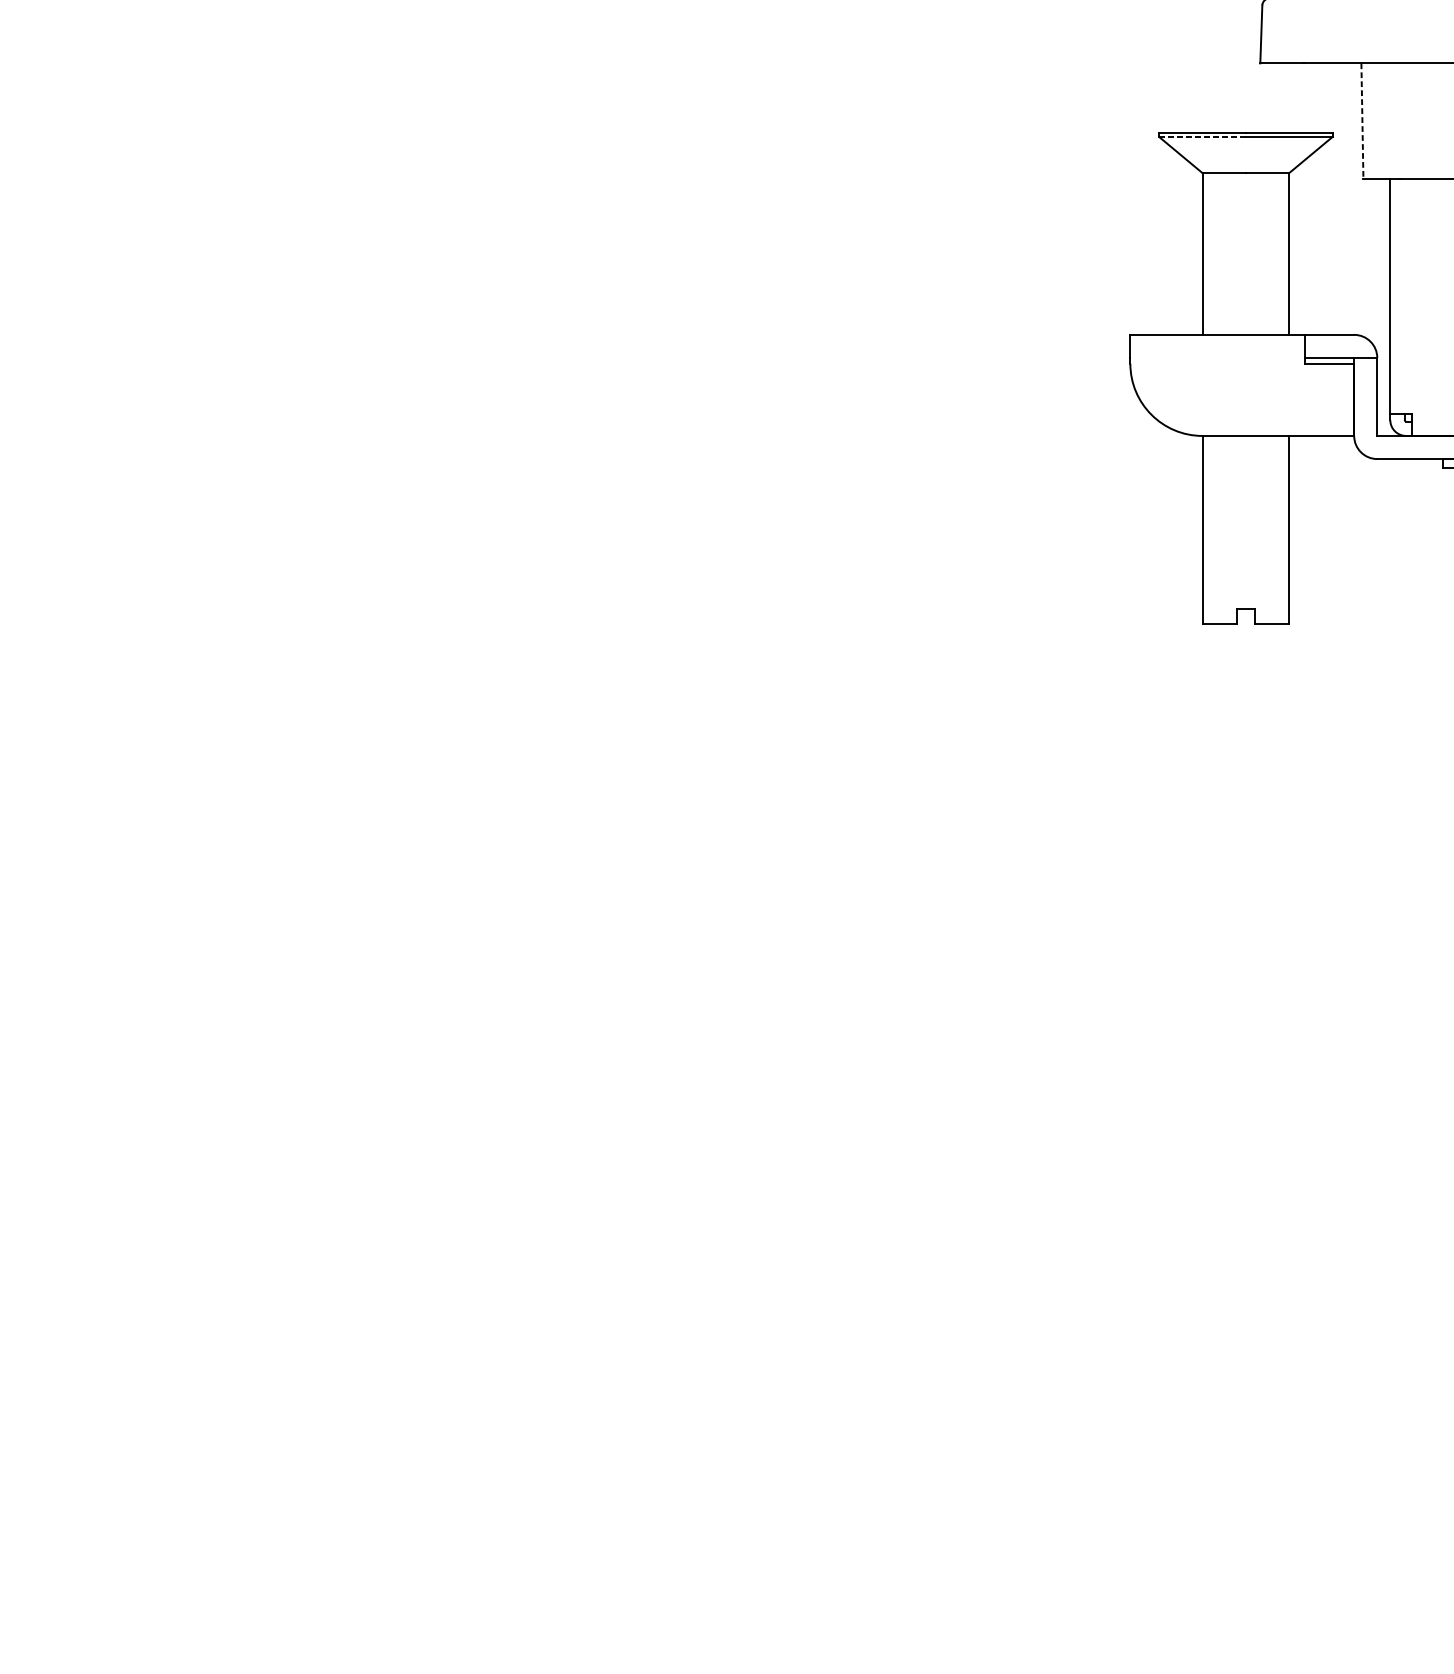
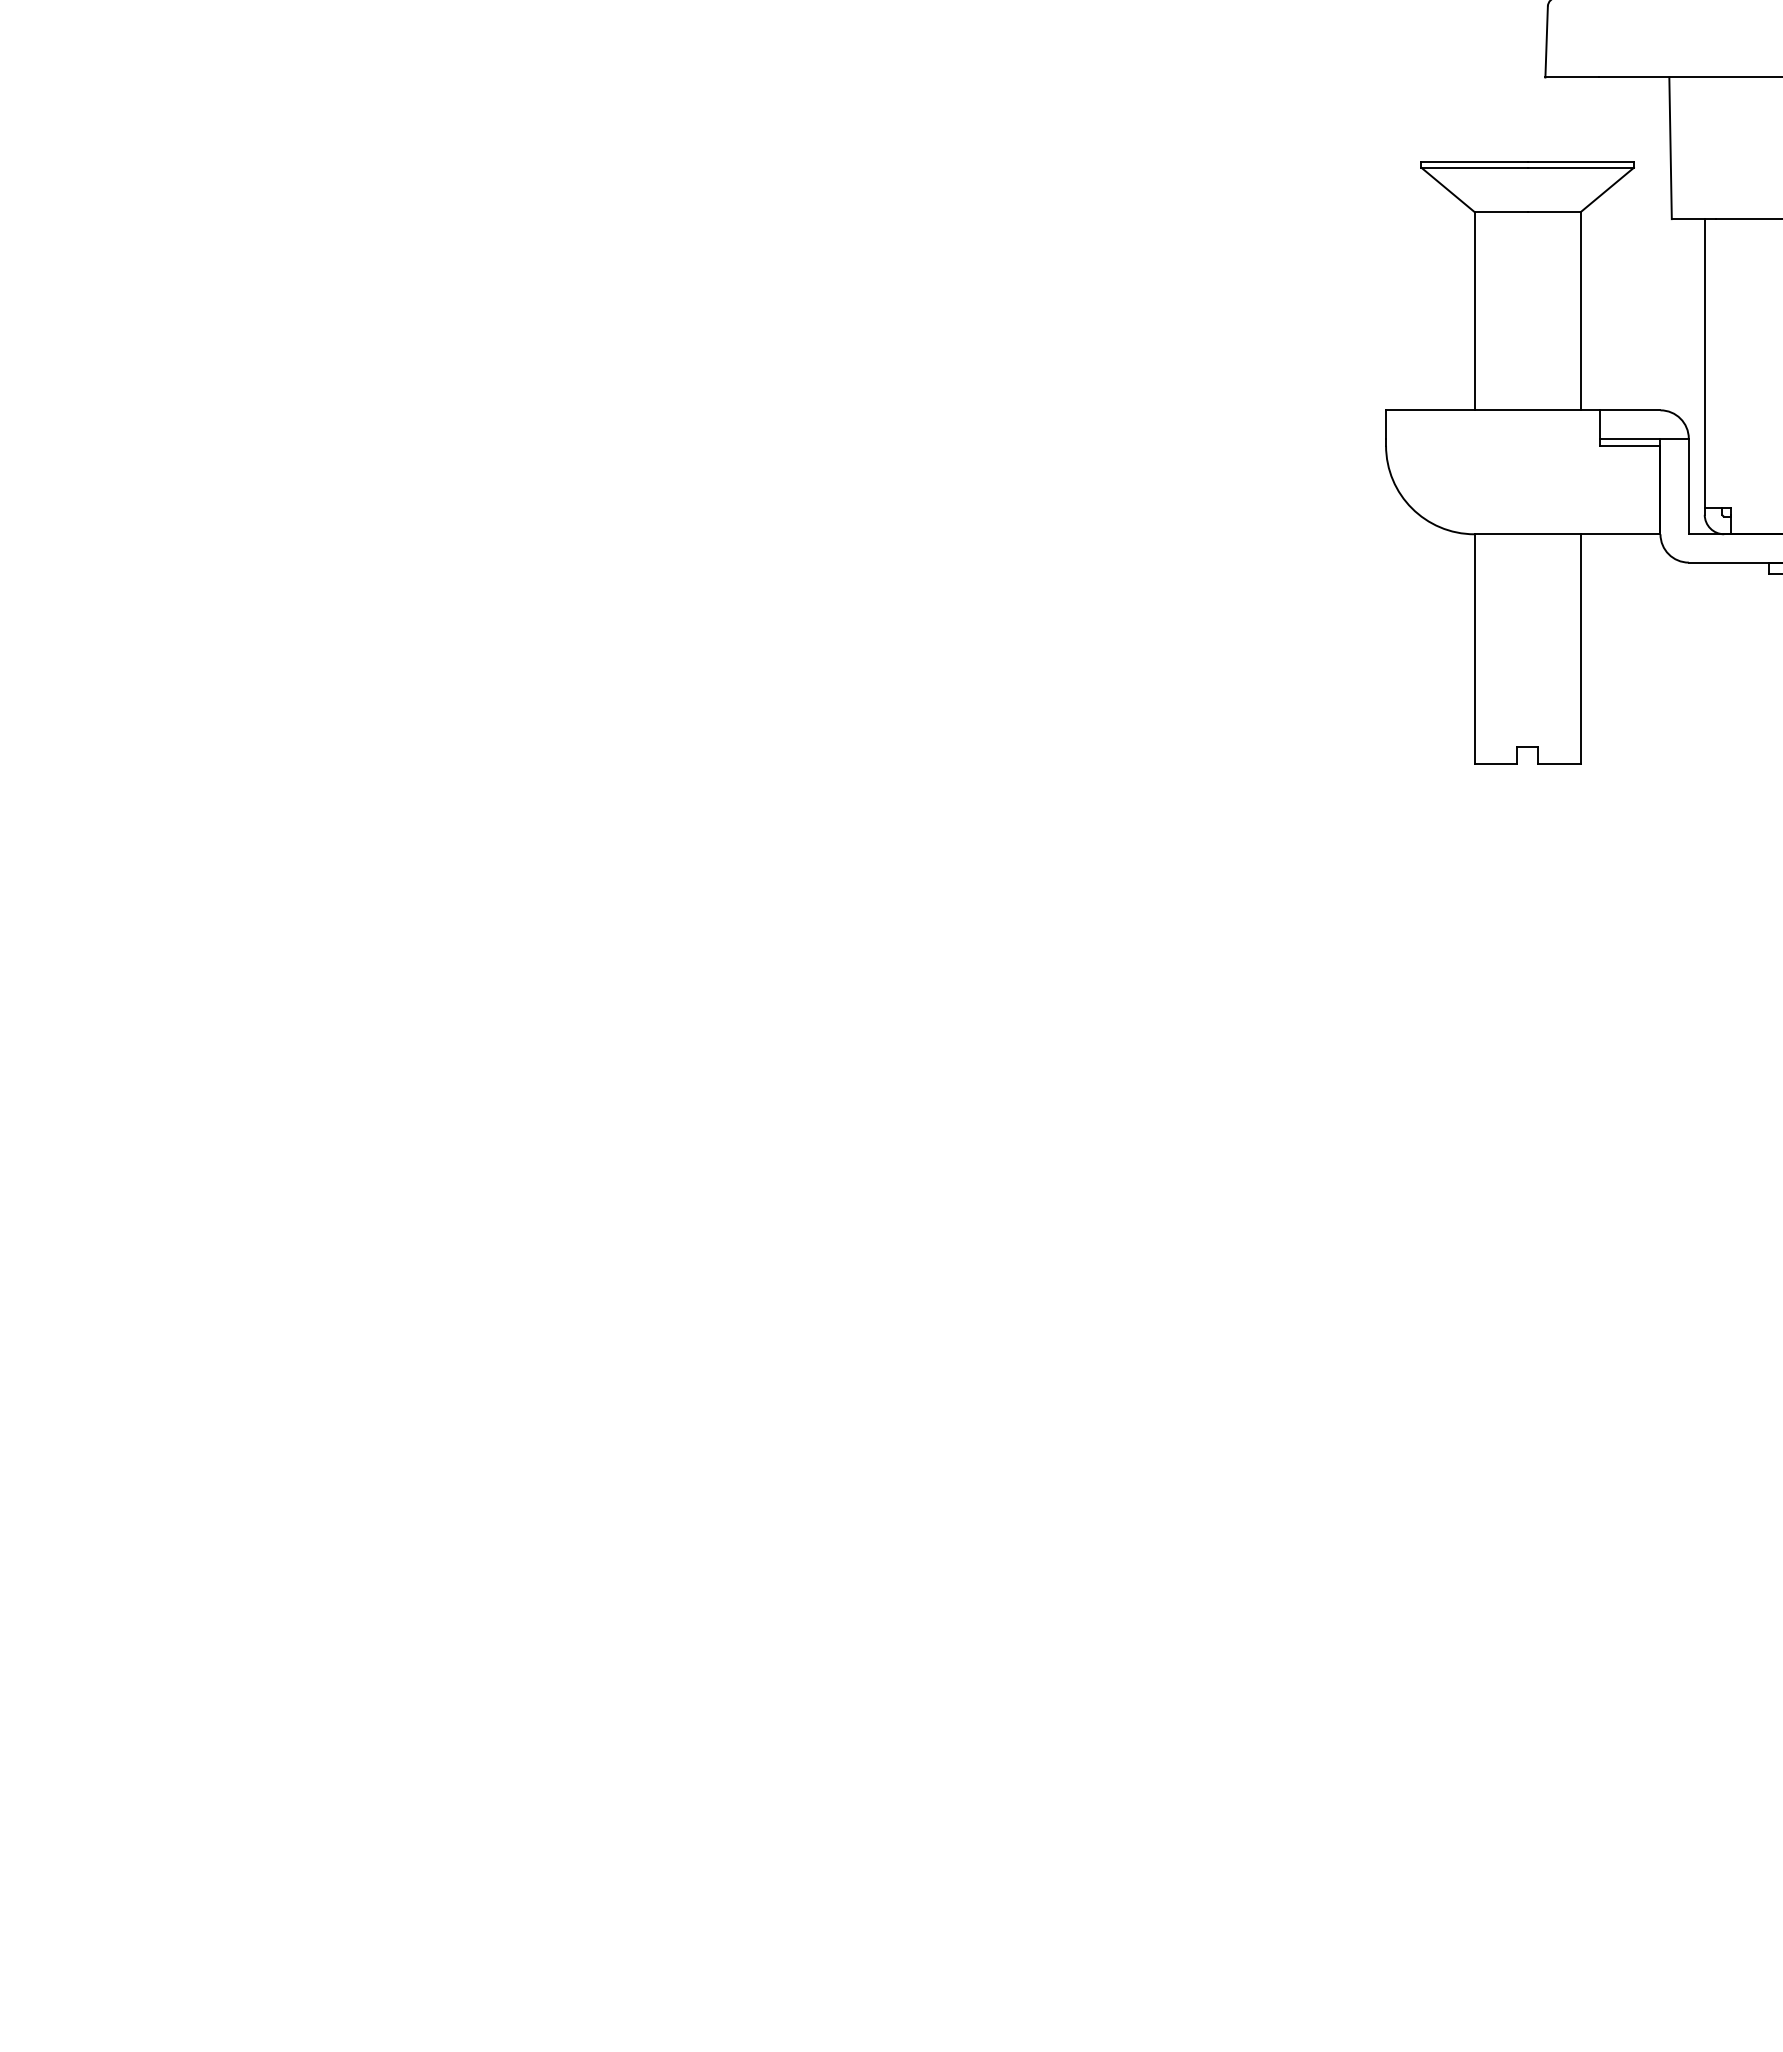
line: (1362, 121) -> (1670, 148), dashed -> solid
line: (1202, 136) -> (1474, 167), dashed -> solid

